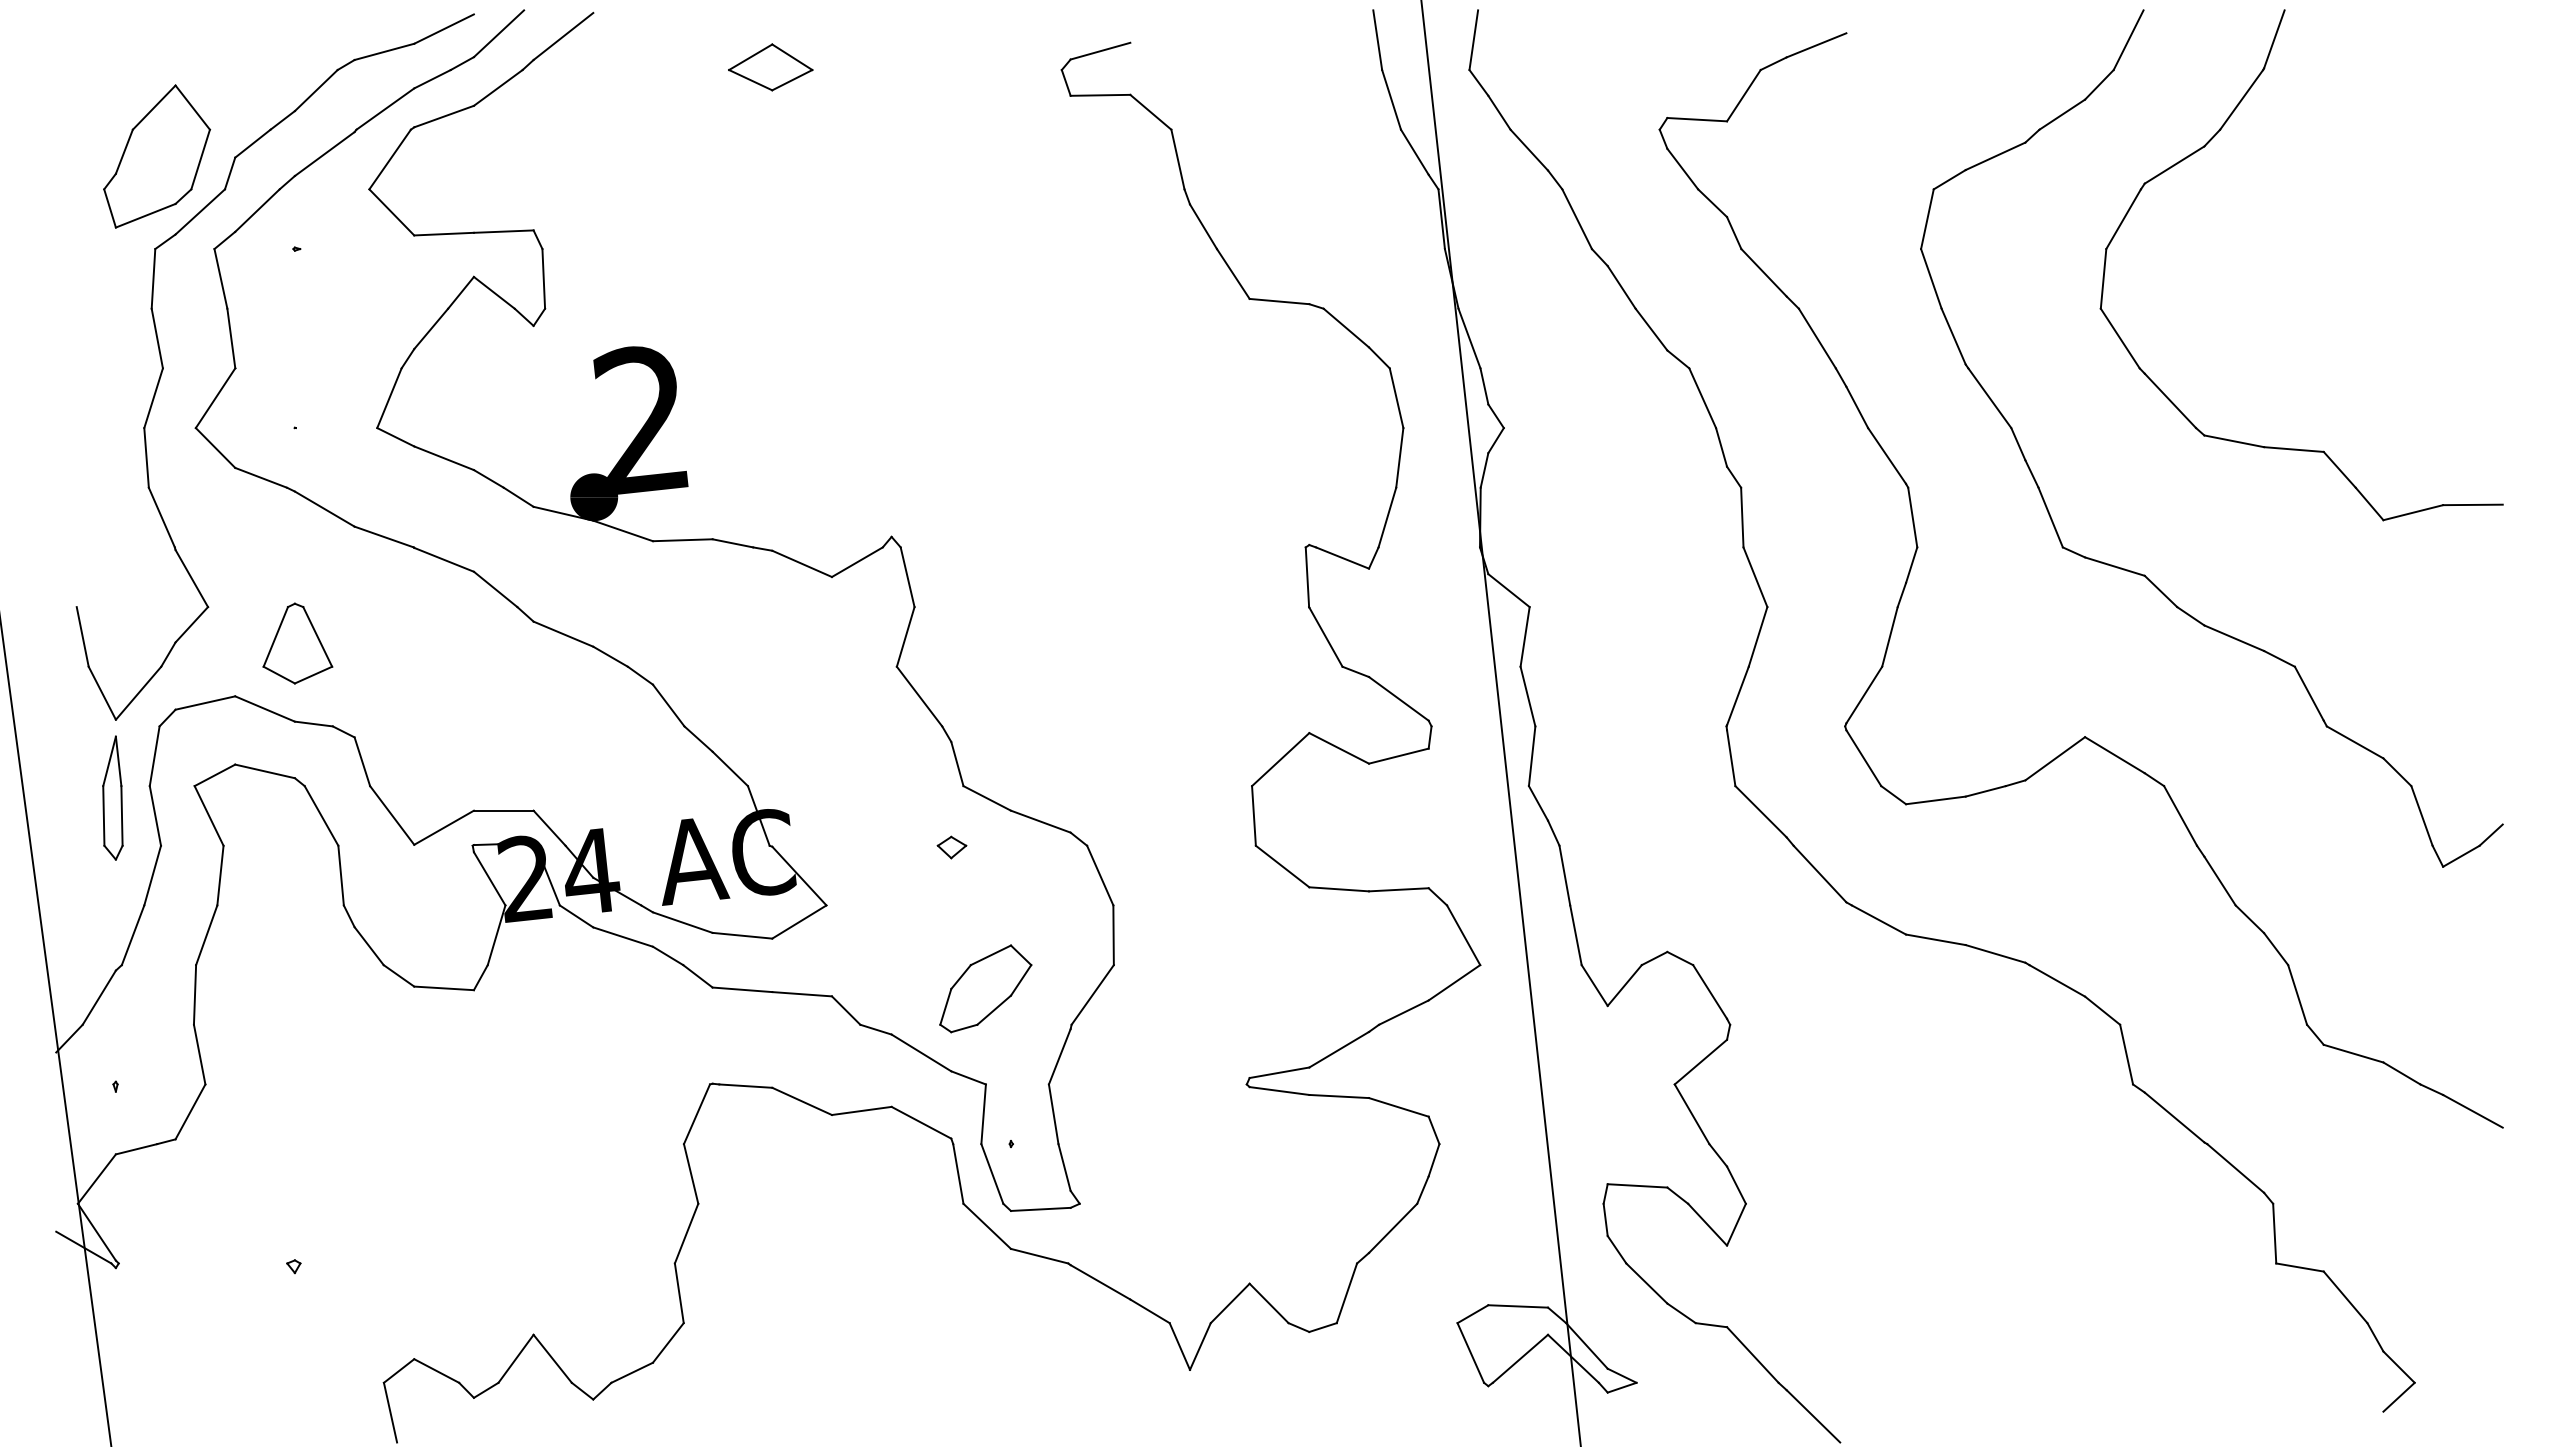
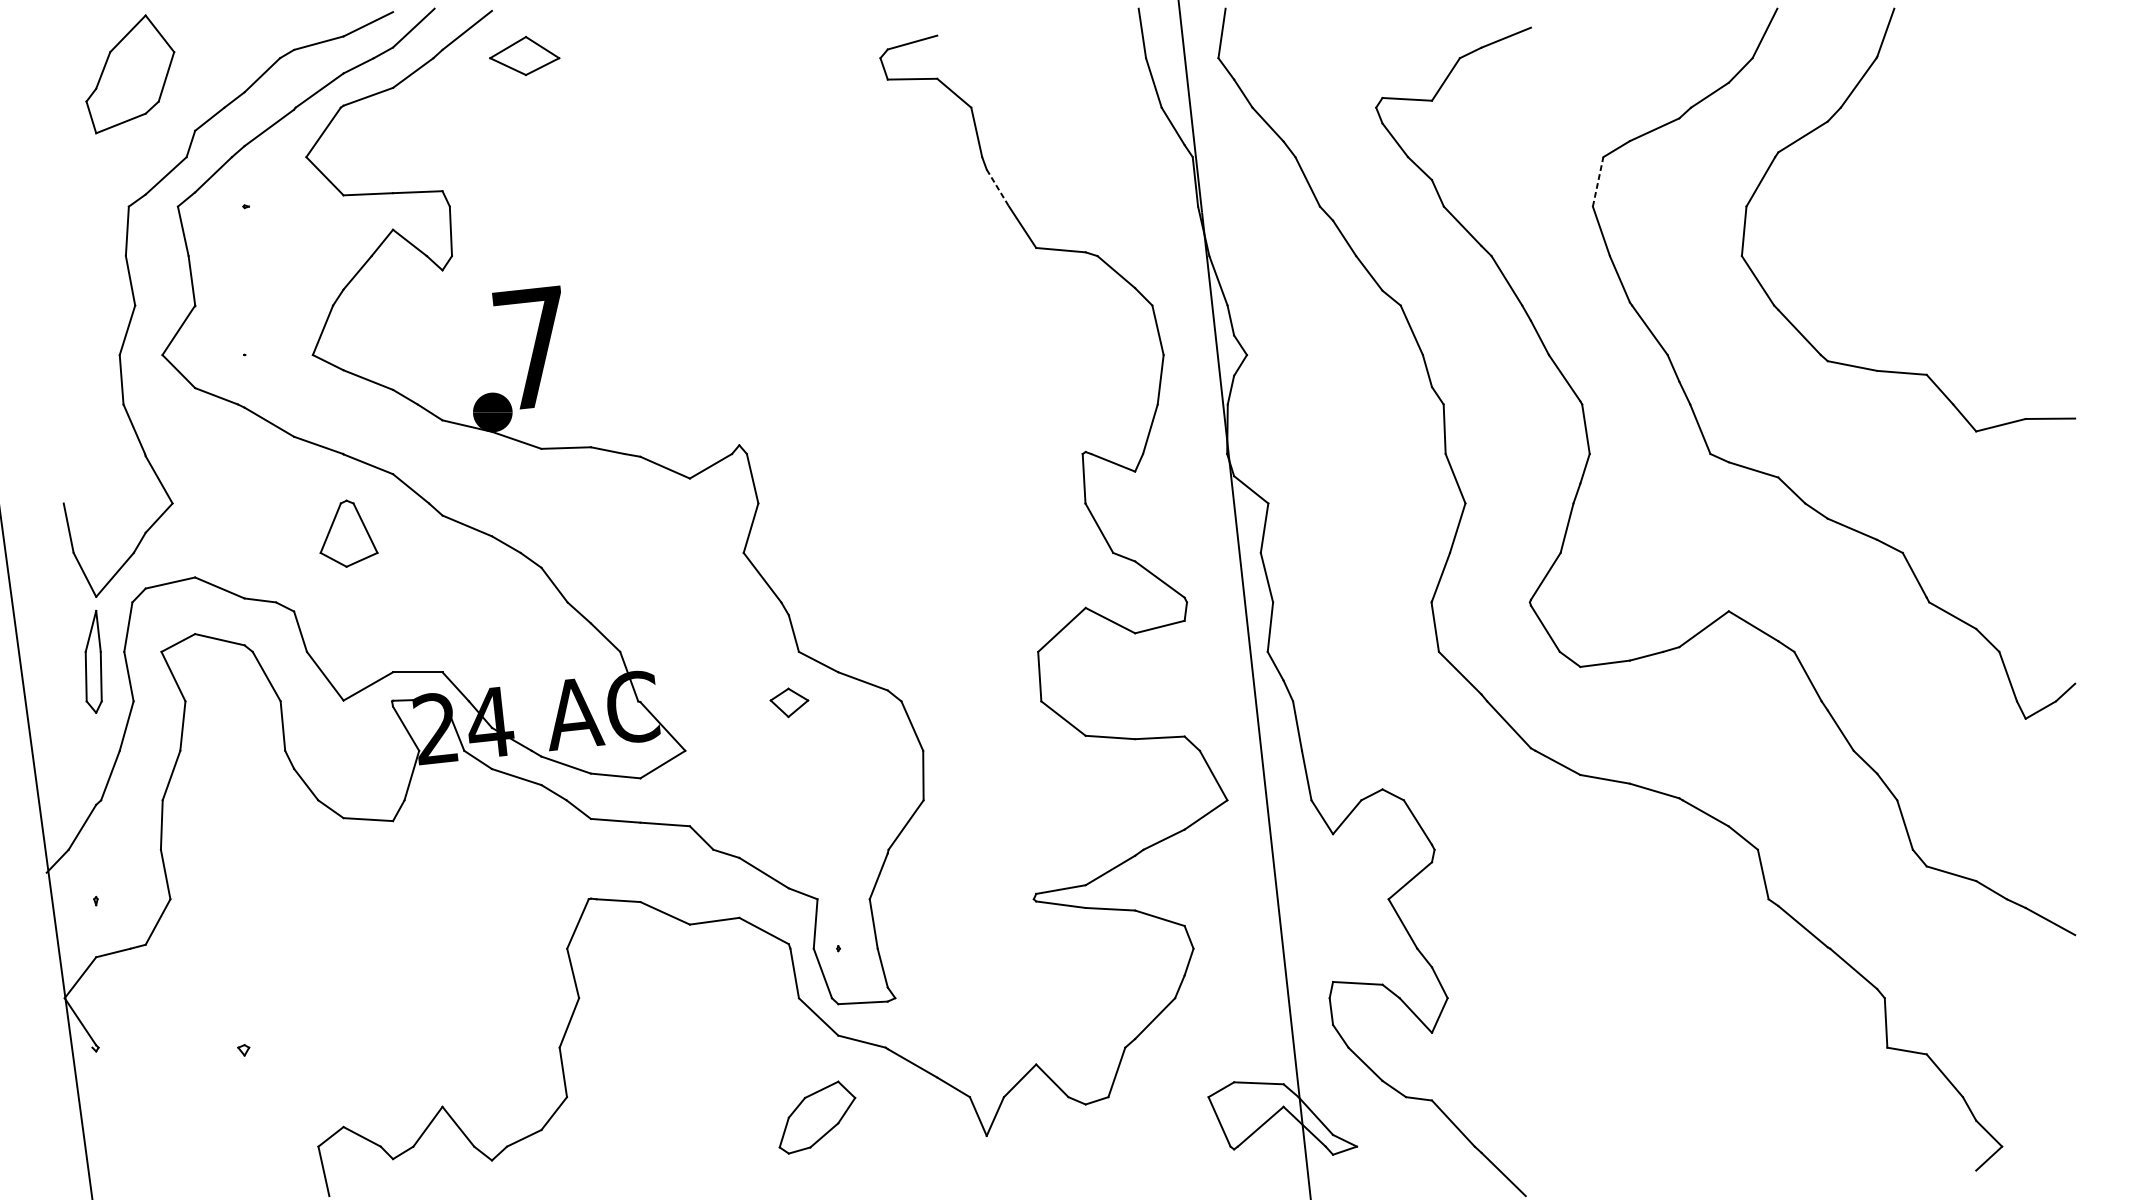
part: (770, 67) -> (524, 56), moved
part: (157, 156) -> (130, 74), moved
line: (1927, 218) -> (1598, 181), solid -> dashed
line: (1203, 227) -> (997, 188), solid -> dashed
text: (640, 419) -> (531, 347), 2 -> 7
part: (297, 643) -> (348, 533), moved
part: (951, 847) -> (789, 702), size x1.6
part: (985, 988) -> (817, 1117), moved
line: (83, 1247) -> (69, 1034), removed

